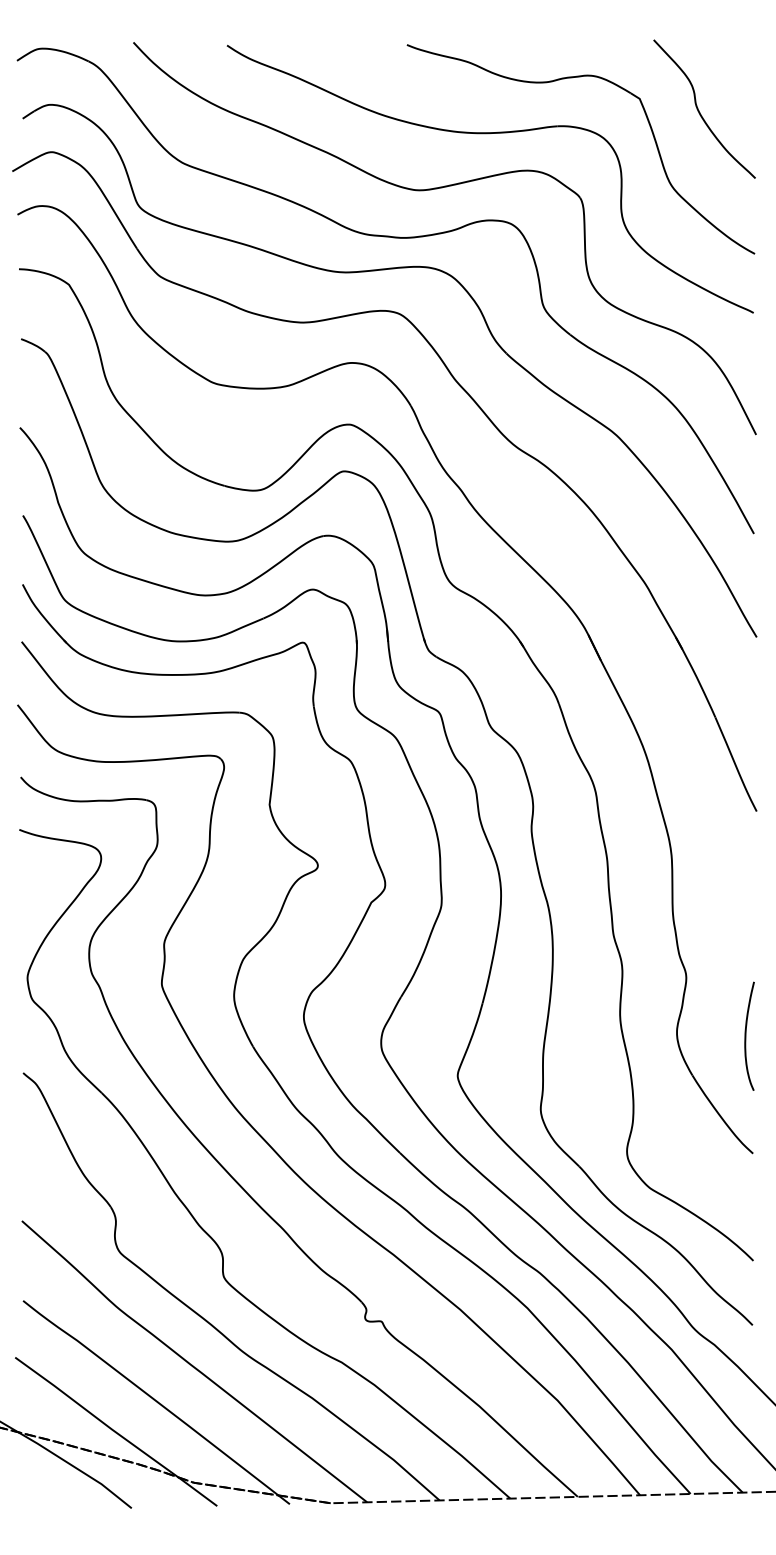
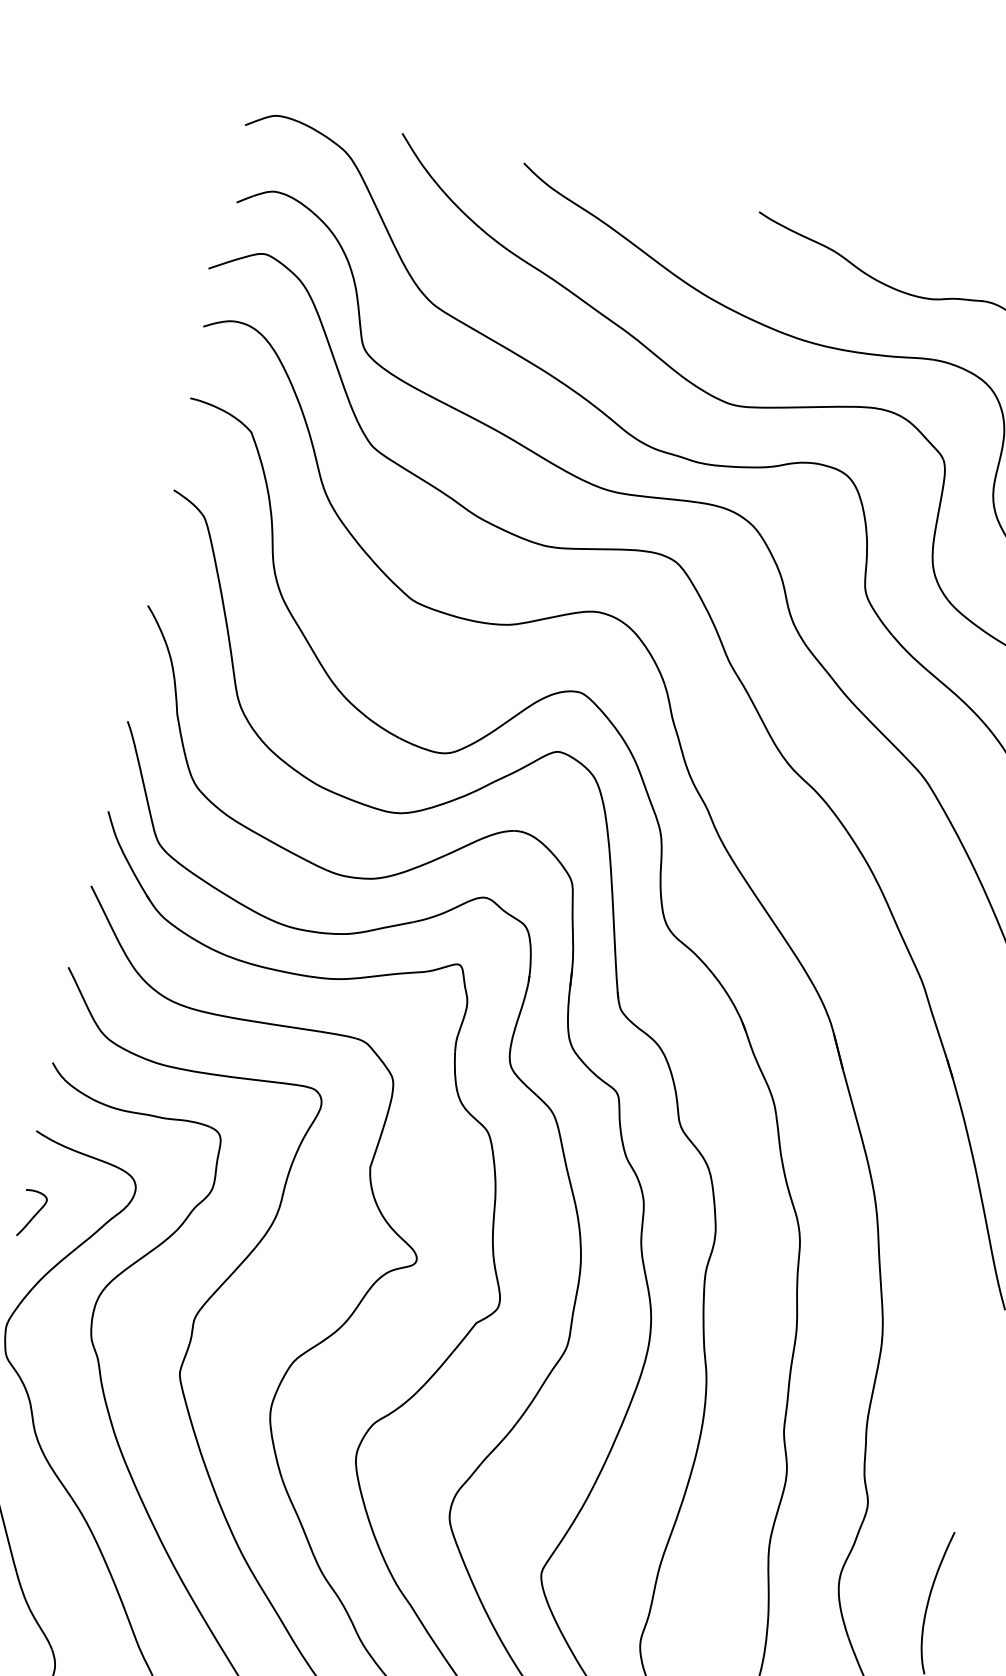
curve: (30, 891) -> (33, 1214), added

